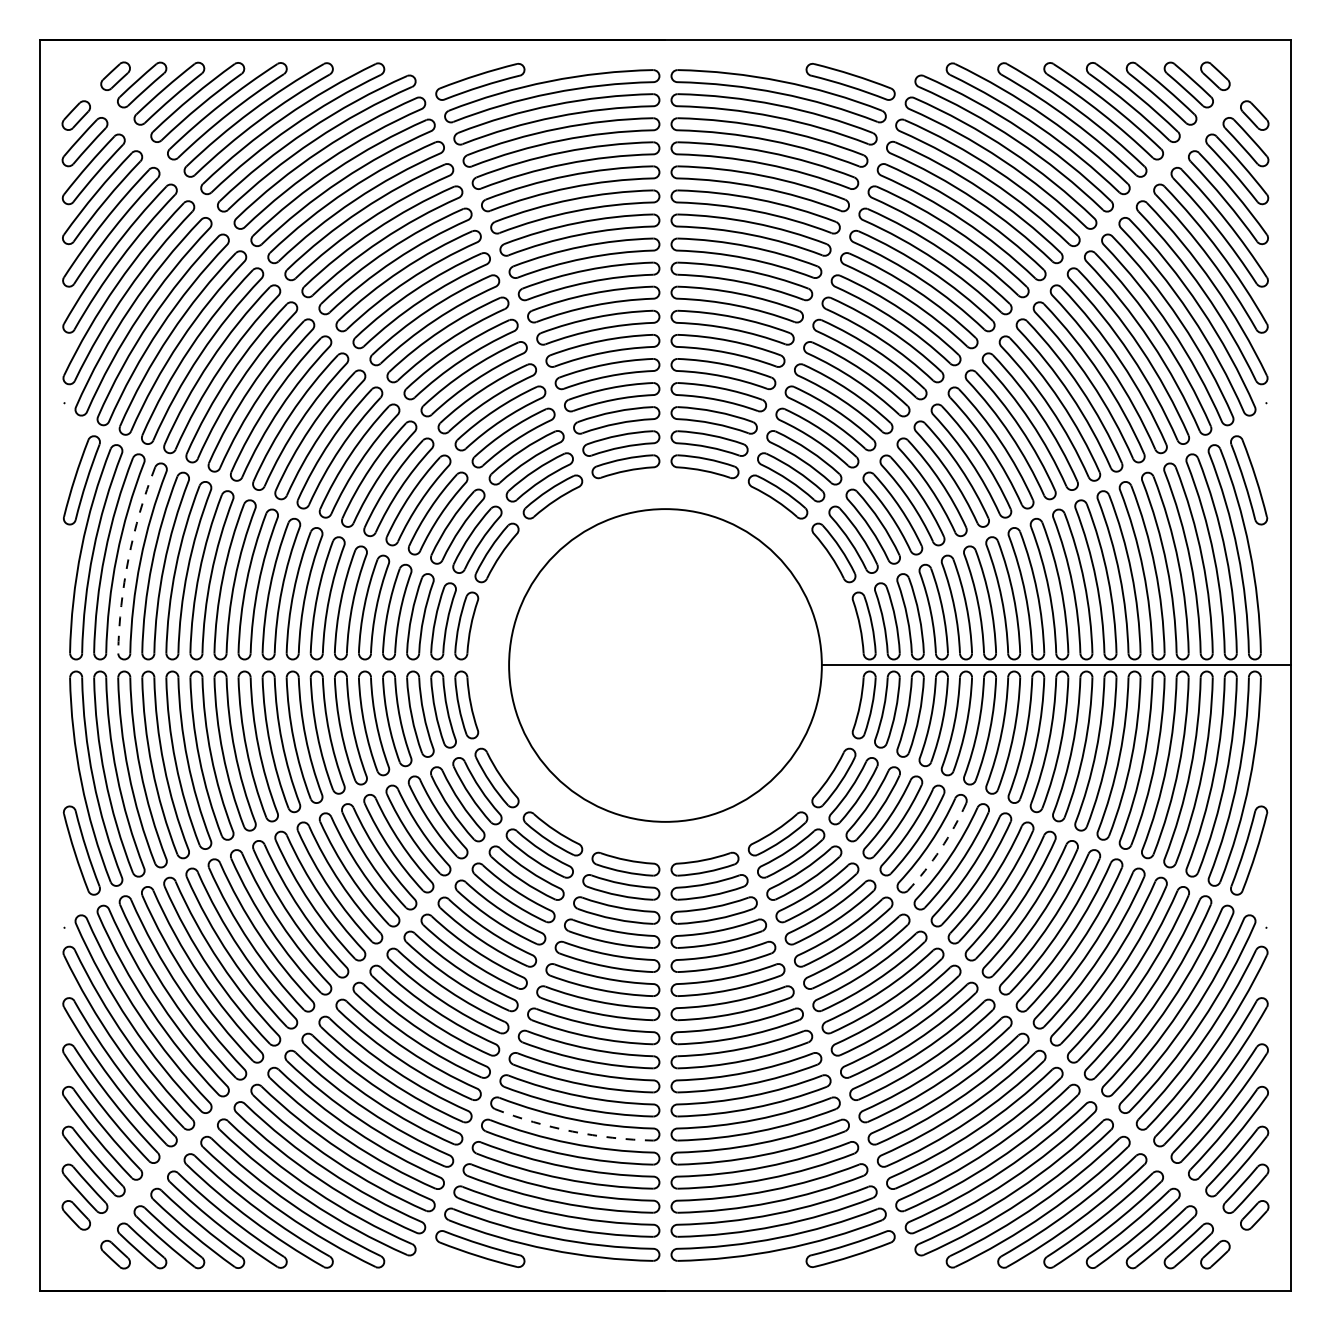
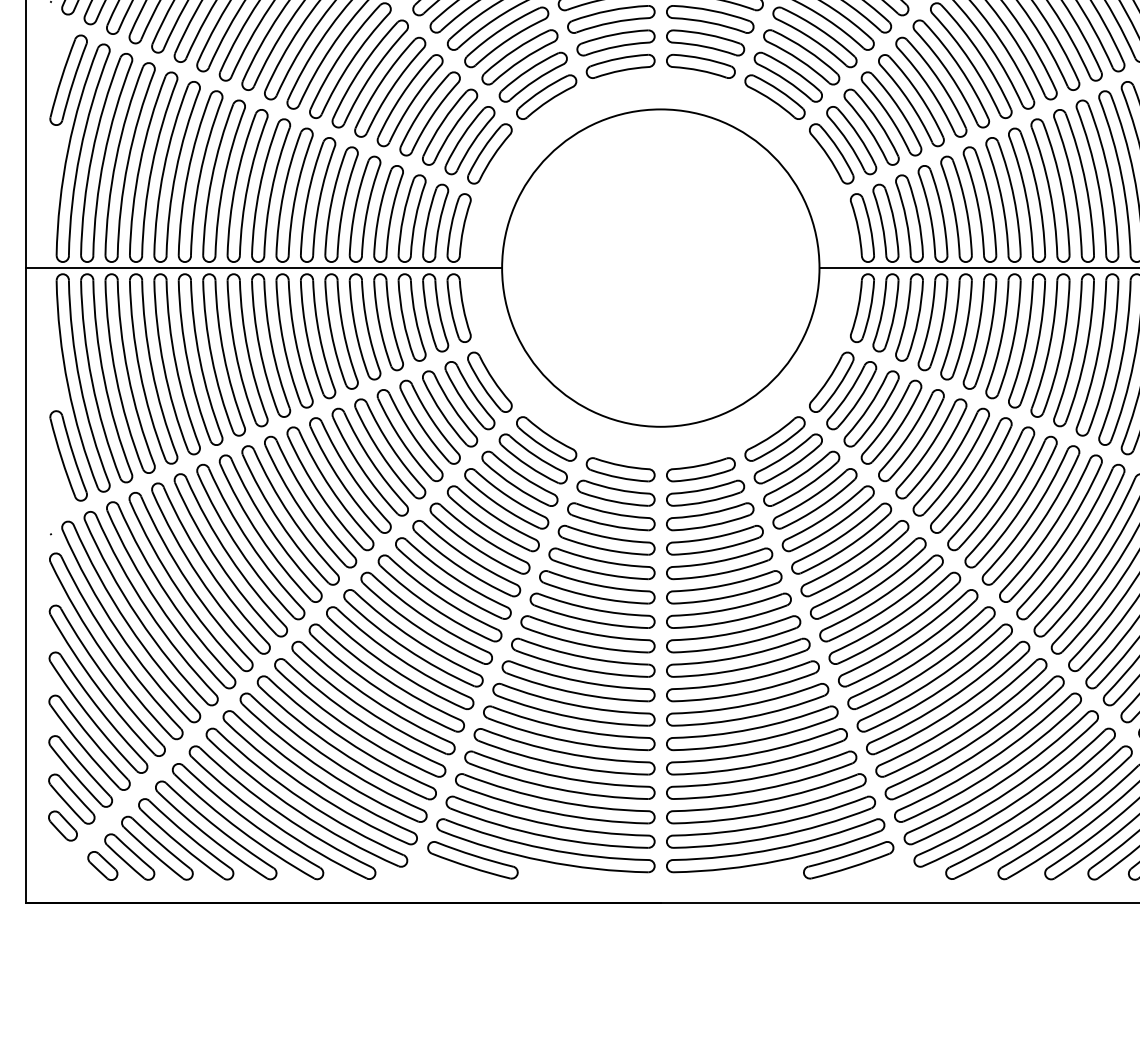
arc: (128, 558) -> (115, 159), dashed -> solid
line: (274, 665) -> (264, 268), added
arc: (940, 849) -> (939, 454), dashed -> solid
arc: (572, 1131) -> (566, 740), dashed -> solid

